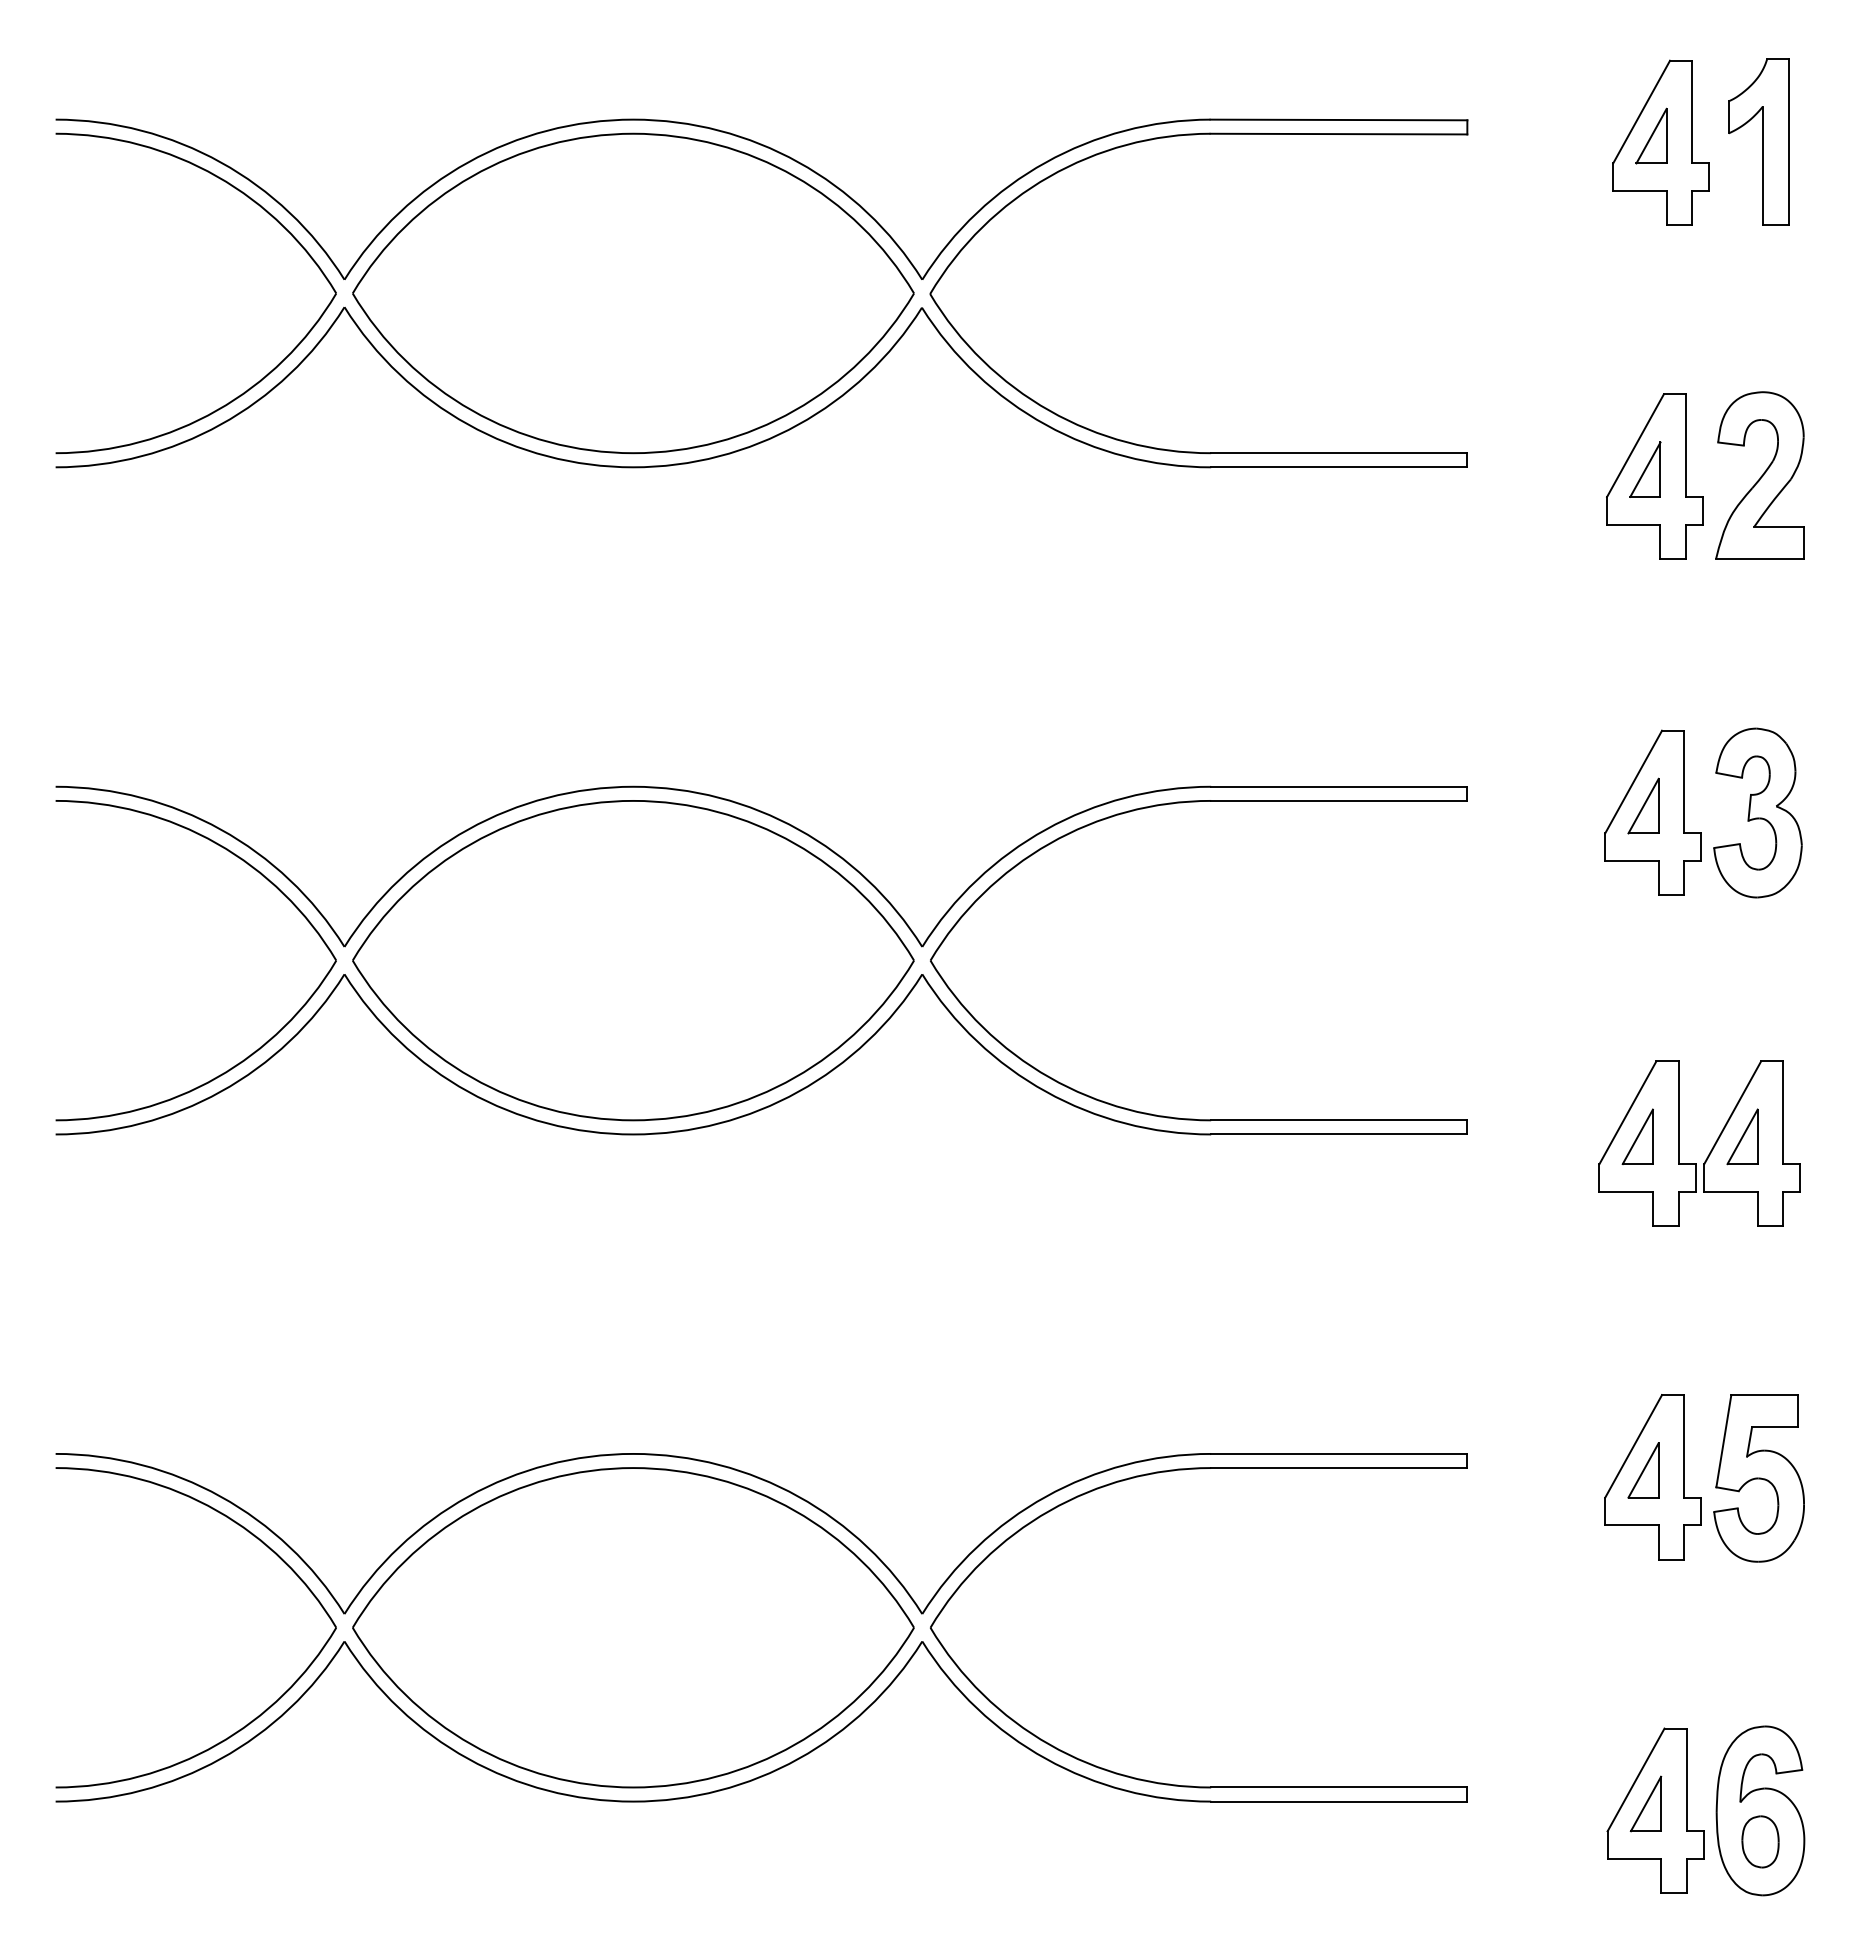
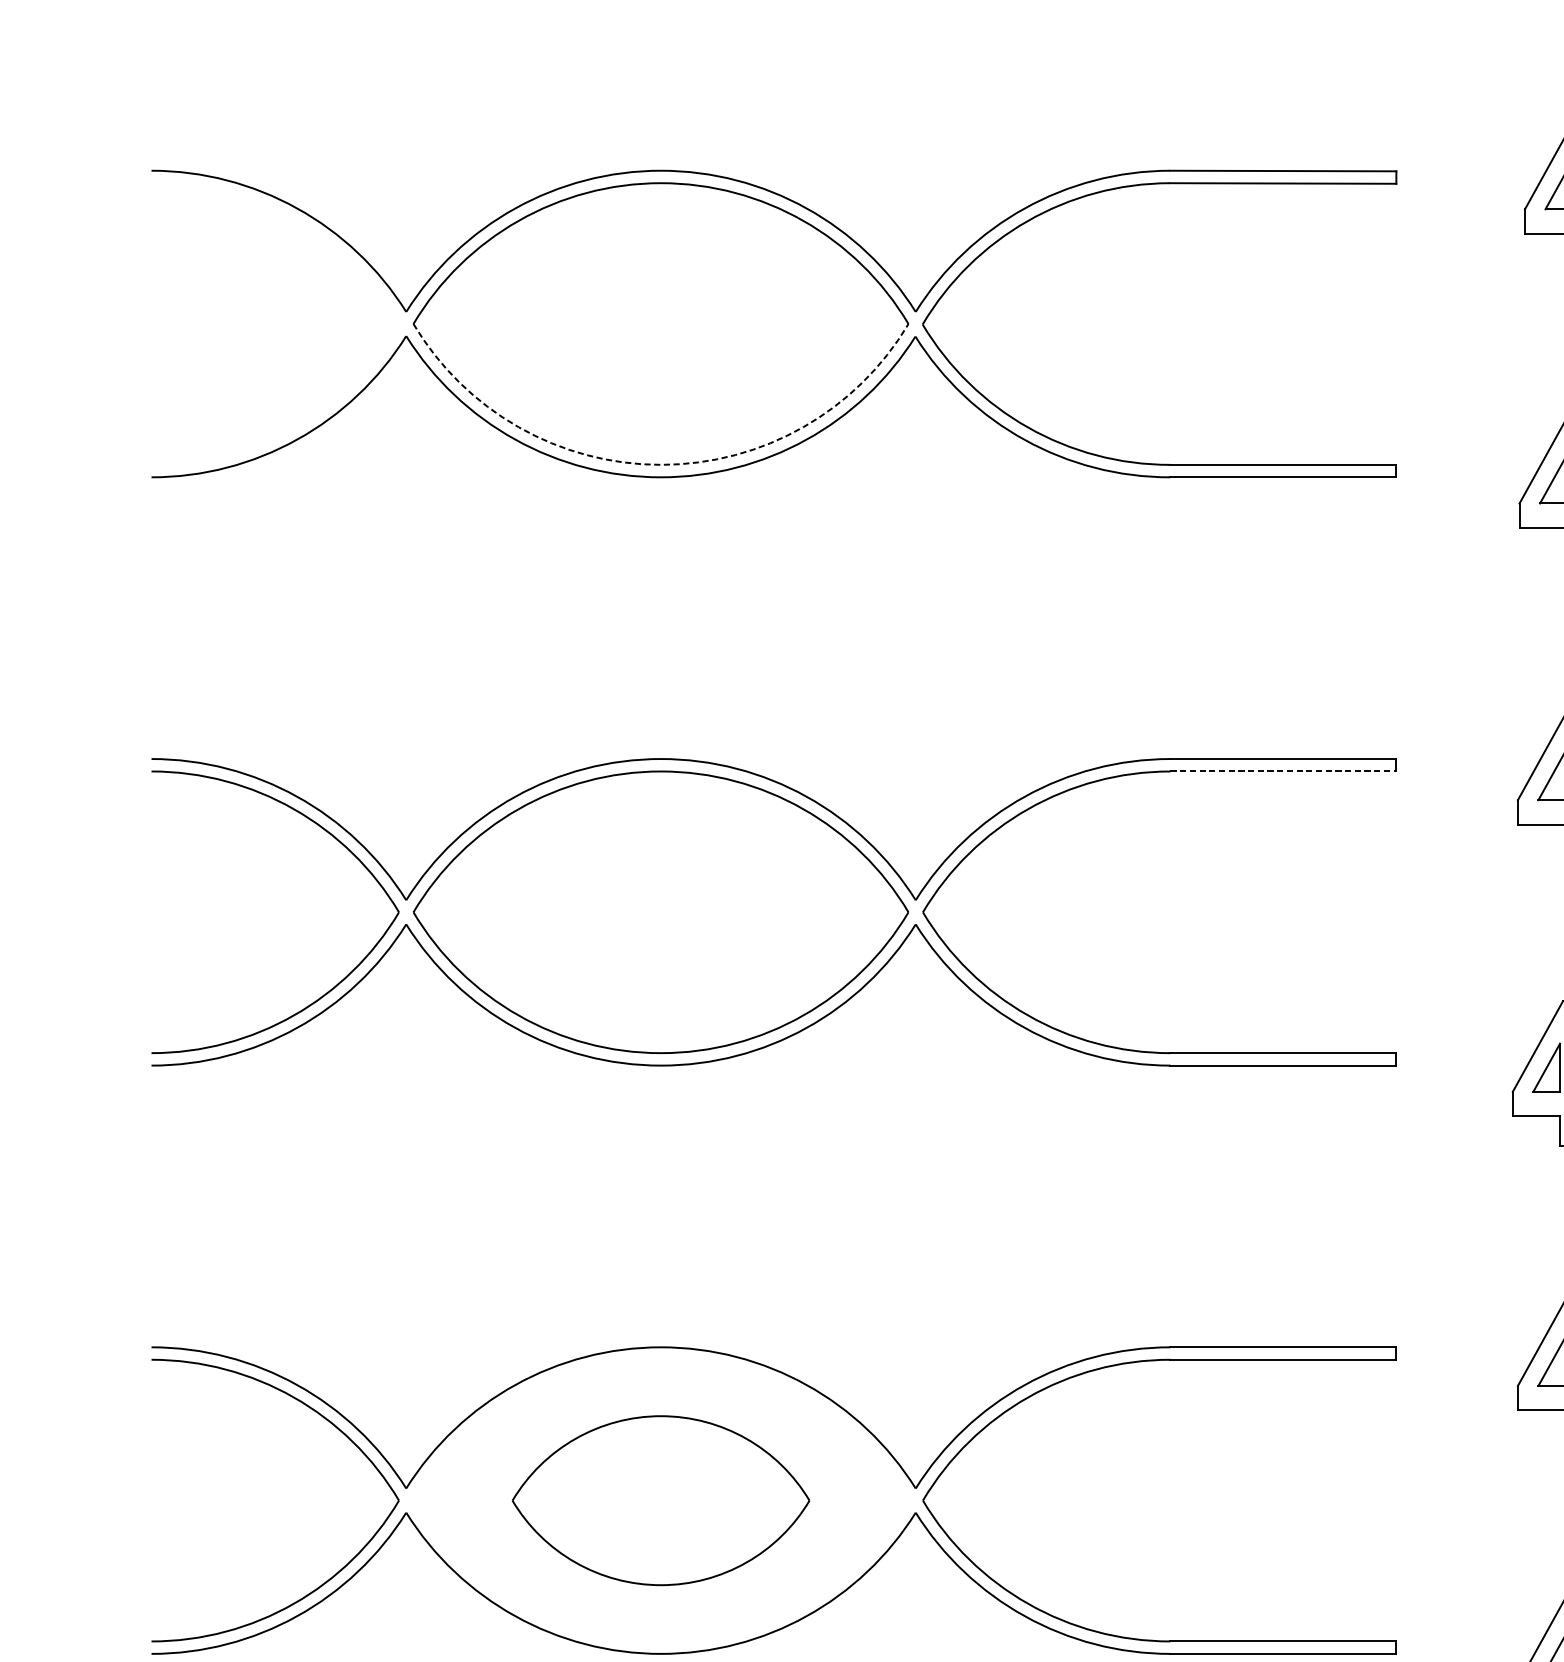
part: (268, 214) -> (339, 254), removed
arc: (633, 453) -> (661, 465), solid -> dashed
line: (1339, 800) -> (1283, 771), solid -> dashed
part: (633, 1627) -> (661, 1500), size x0.6

